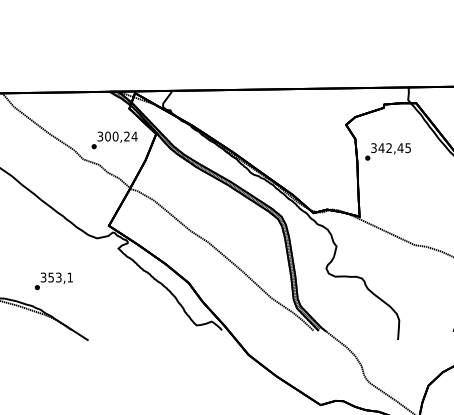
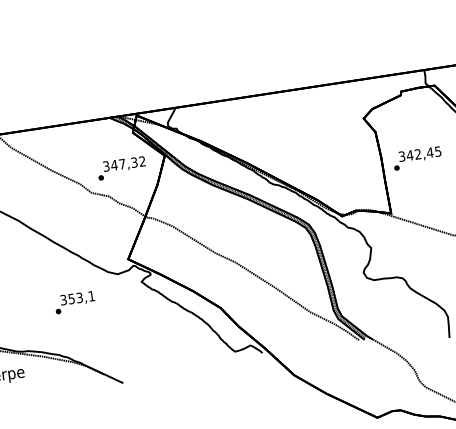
text: (120, 136) -> (127, 163), 300,24 -> 347,32
text: (387, 151) -> (416, 158), moved
text: (53, 281) -> (74, 302), moved

